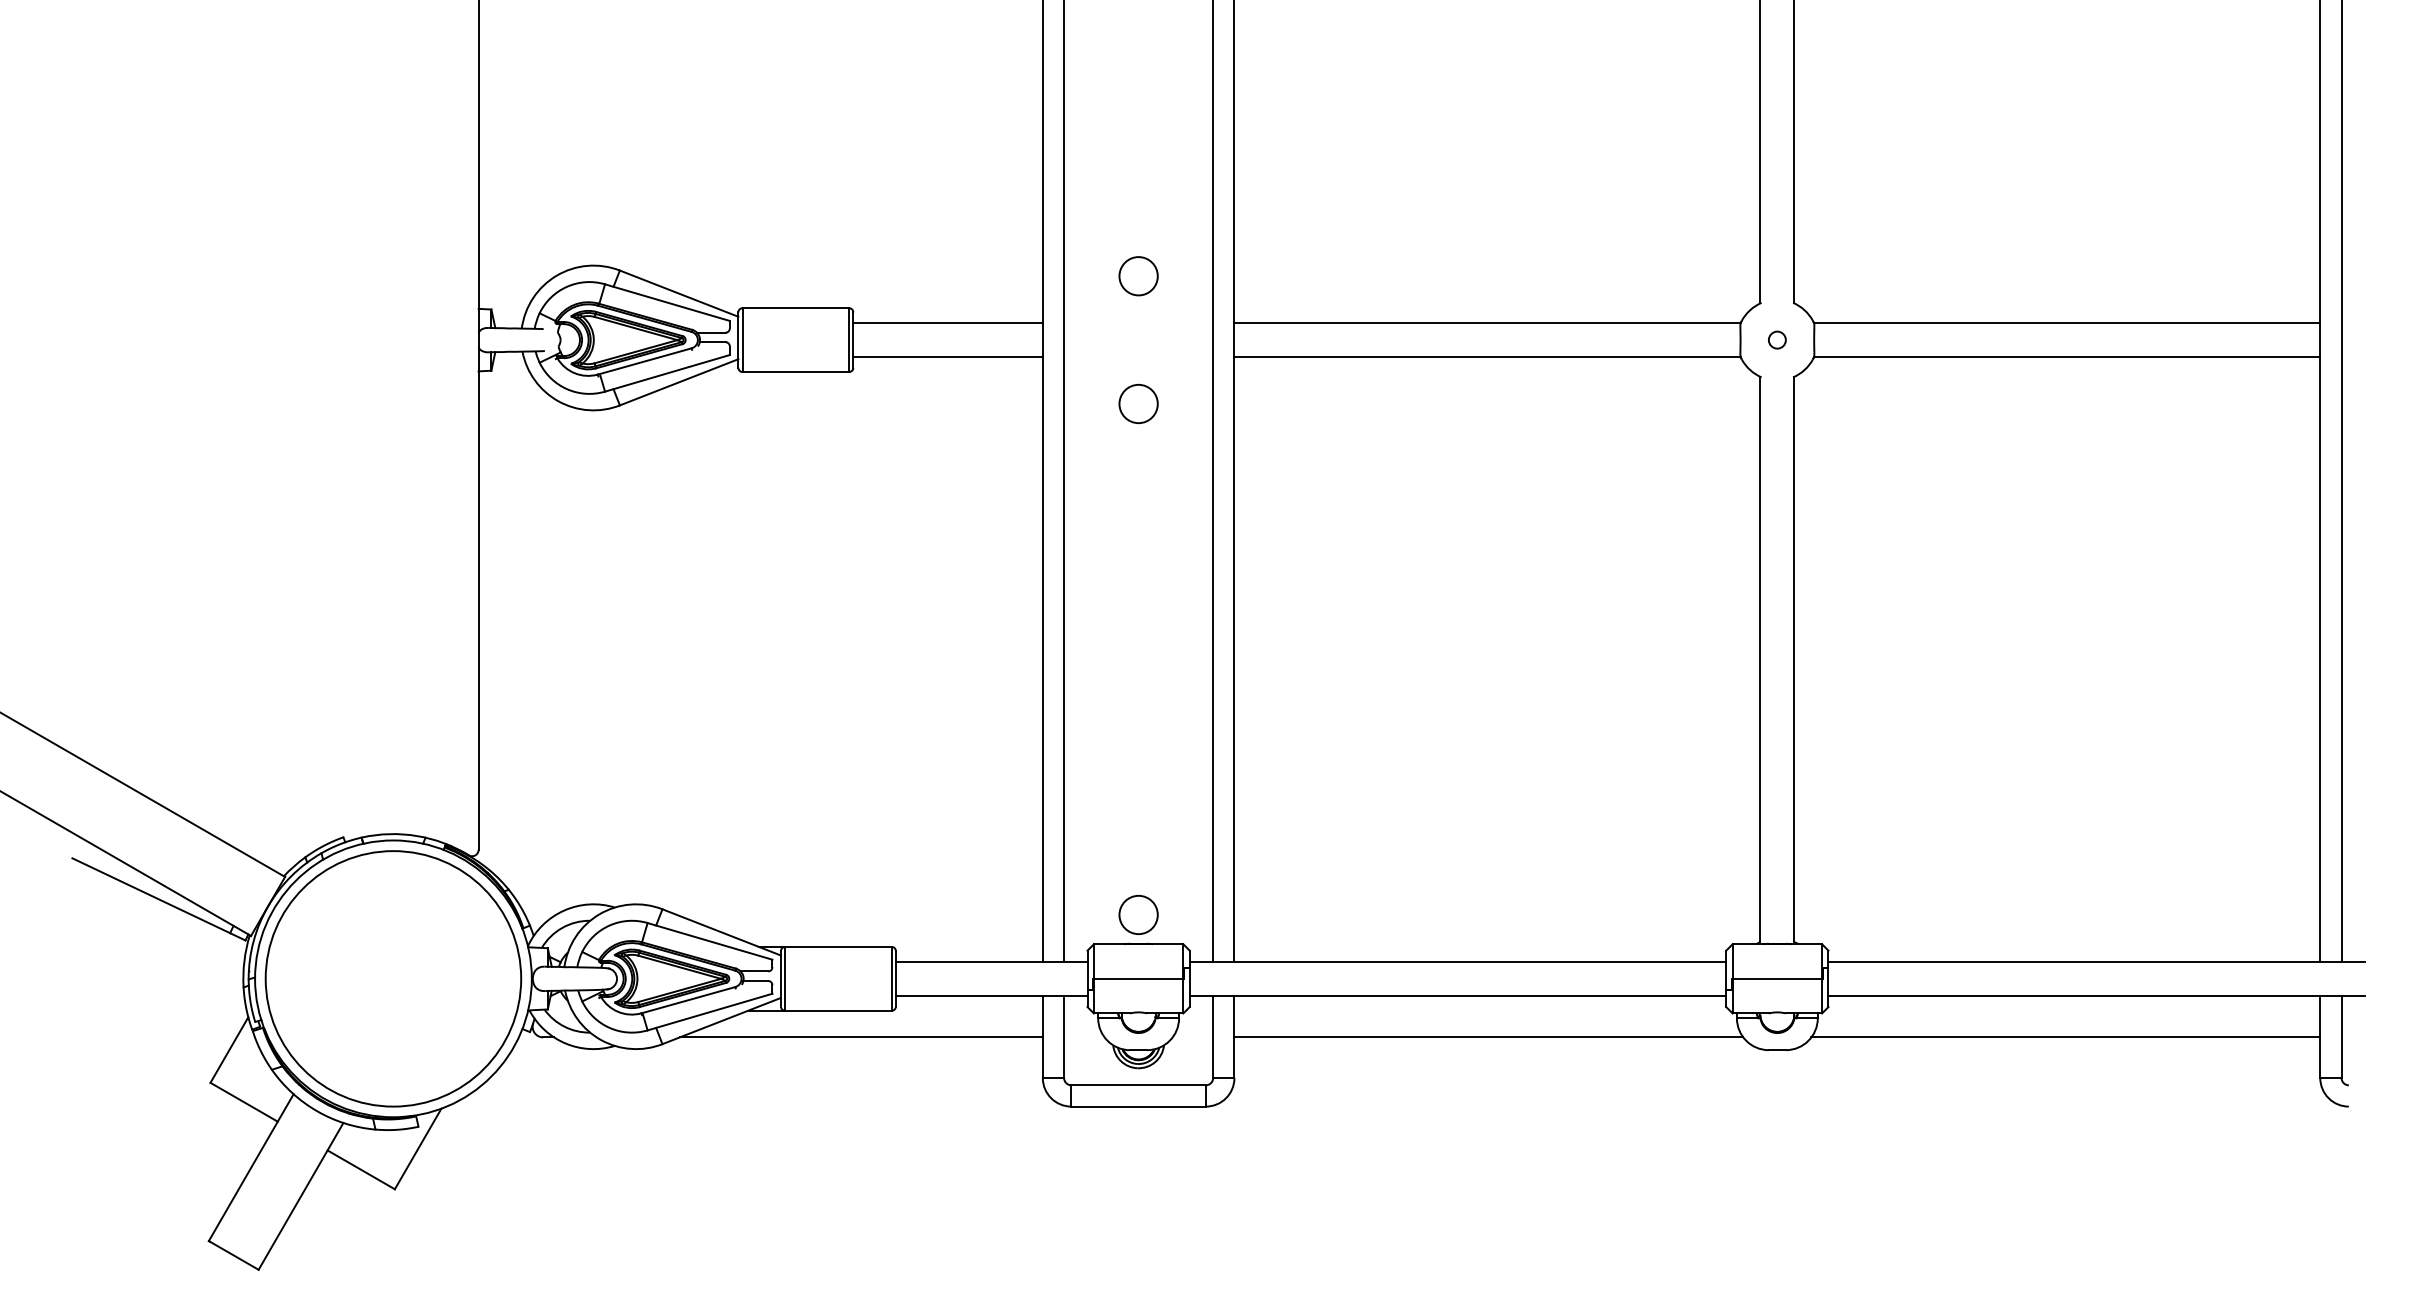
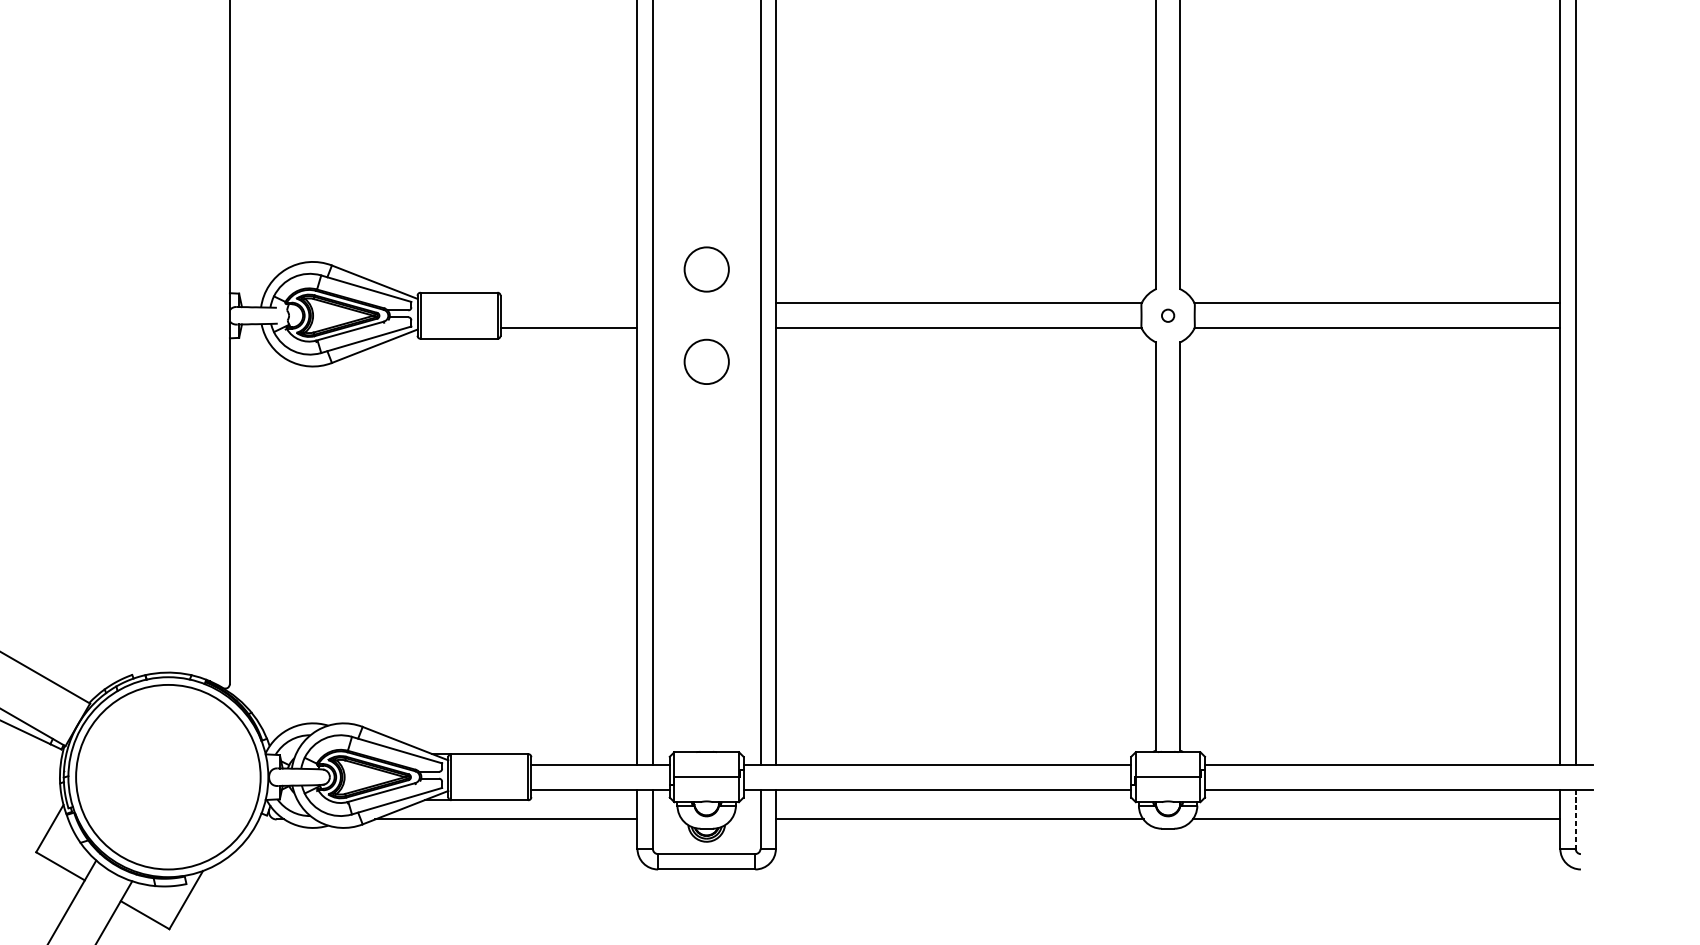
circle: (1138, 276) -> (706, 269), size x1.6
line: (947, 323) -> (568, 303), removed
circle: (1138, 403) -> (706, 361), size x1.6
circle: (1138, 914) -> (706, 730), removed
line: (2341, 1037) -> (1575, 819), solid -> dashed

